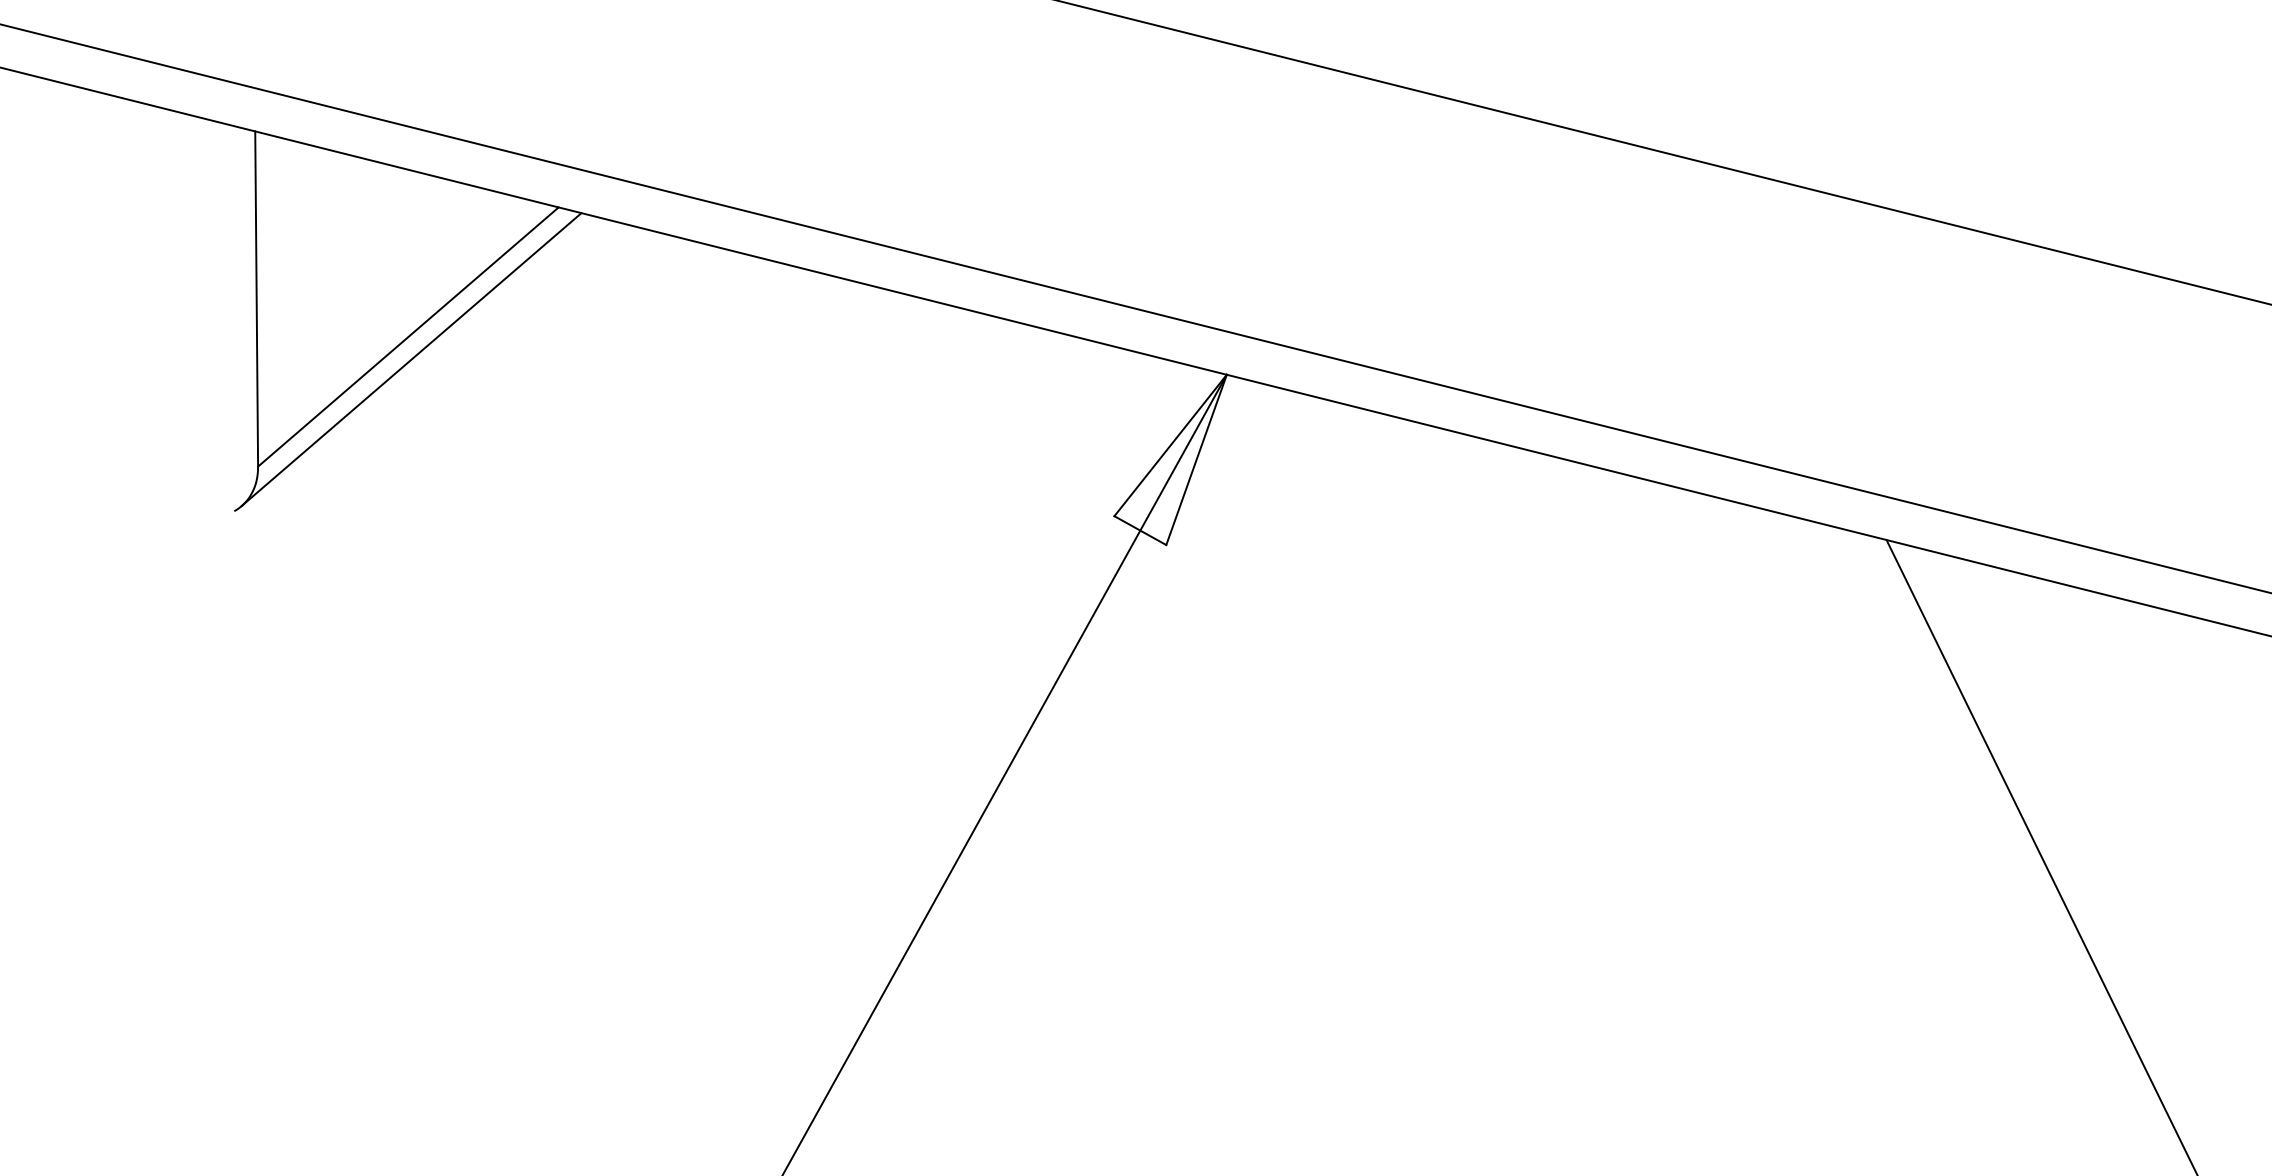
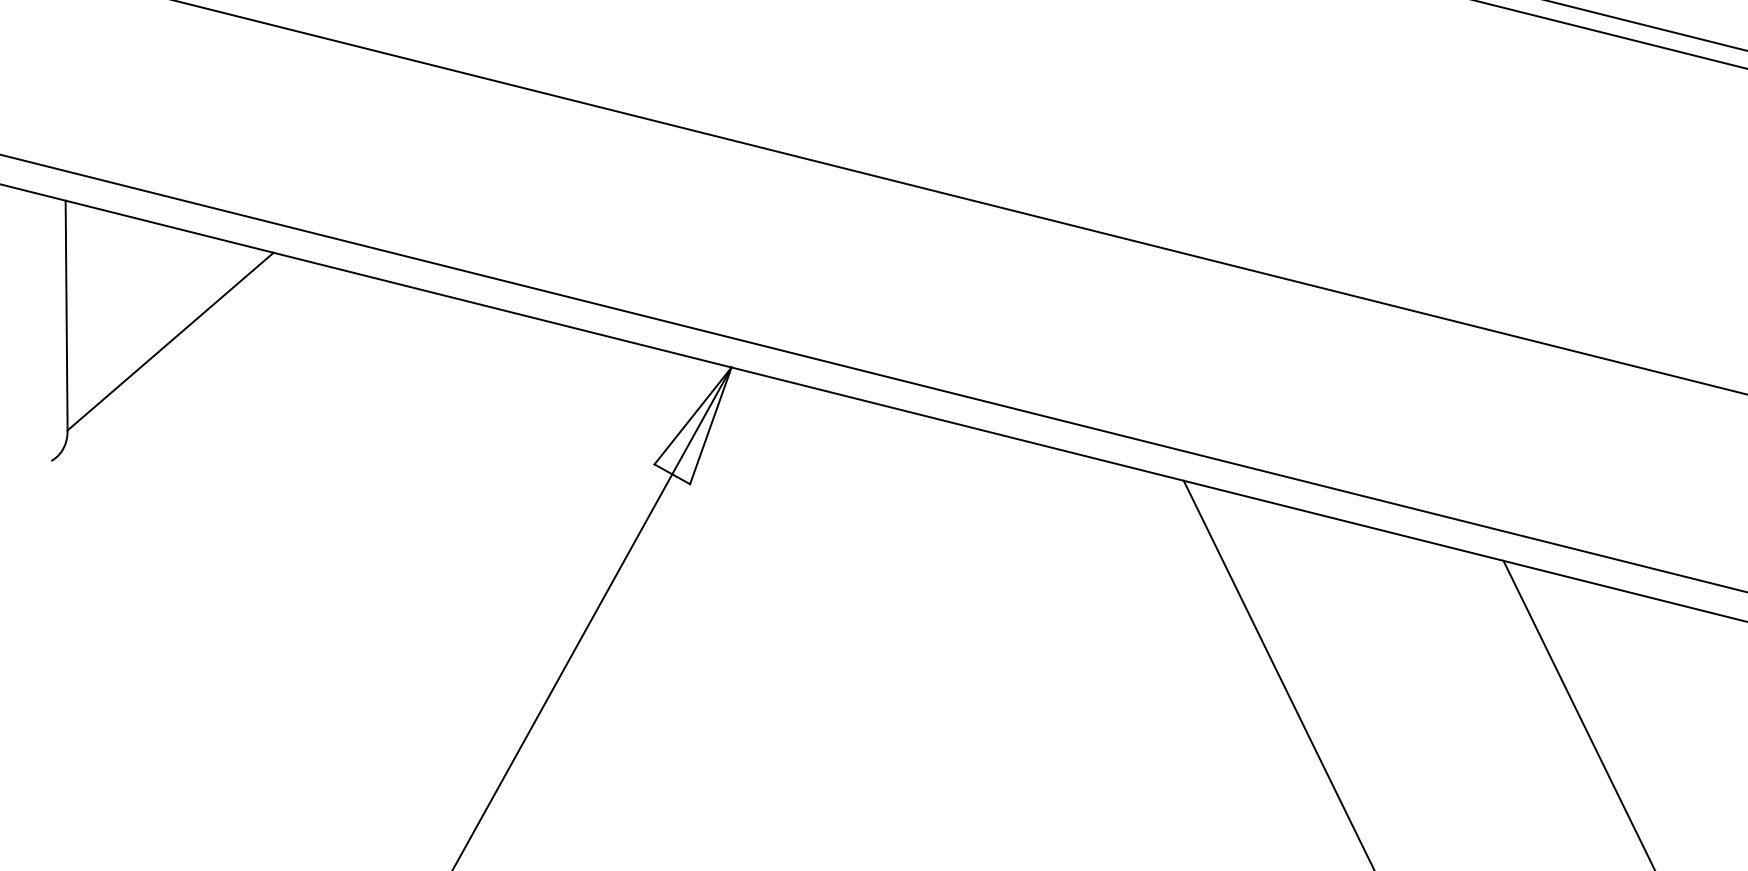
line: (411, 358) -> (172, 356), removed

